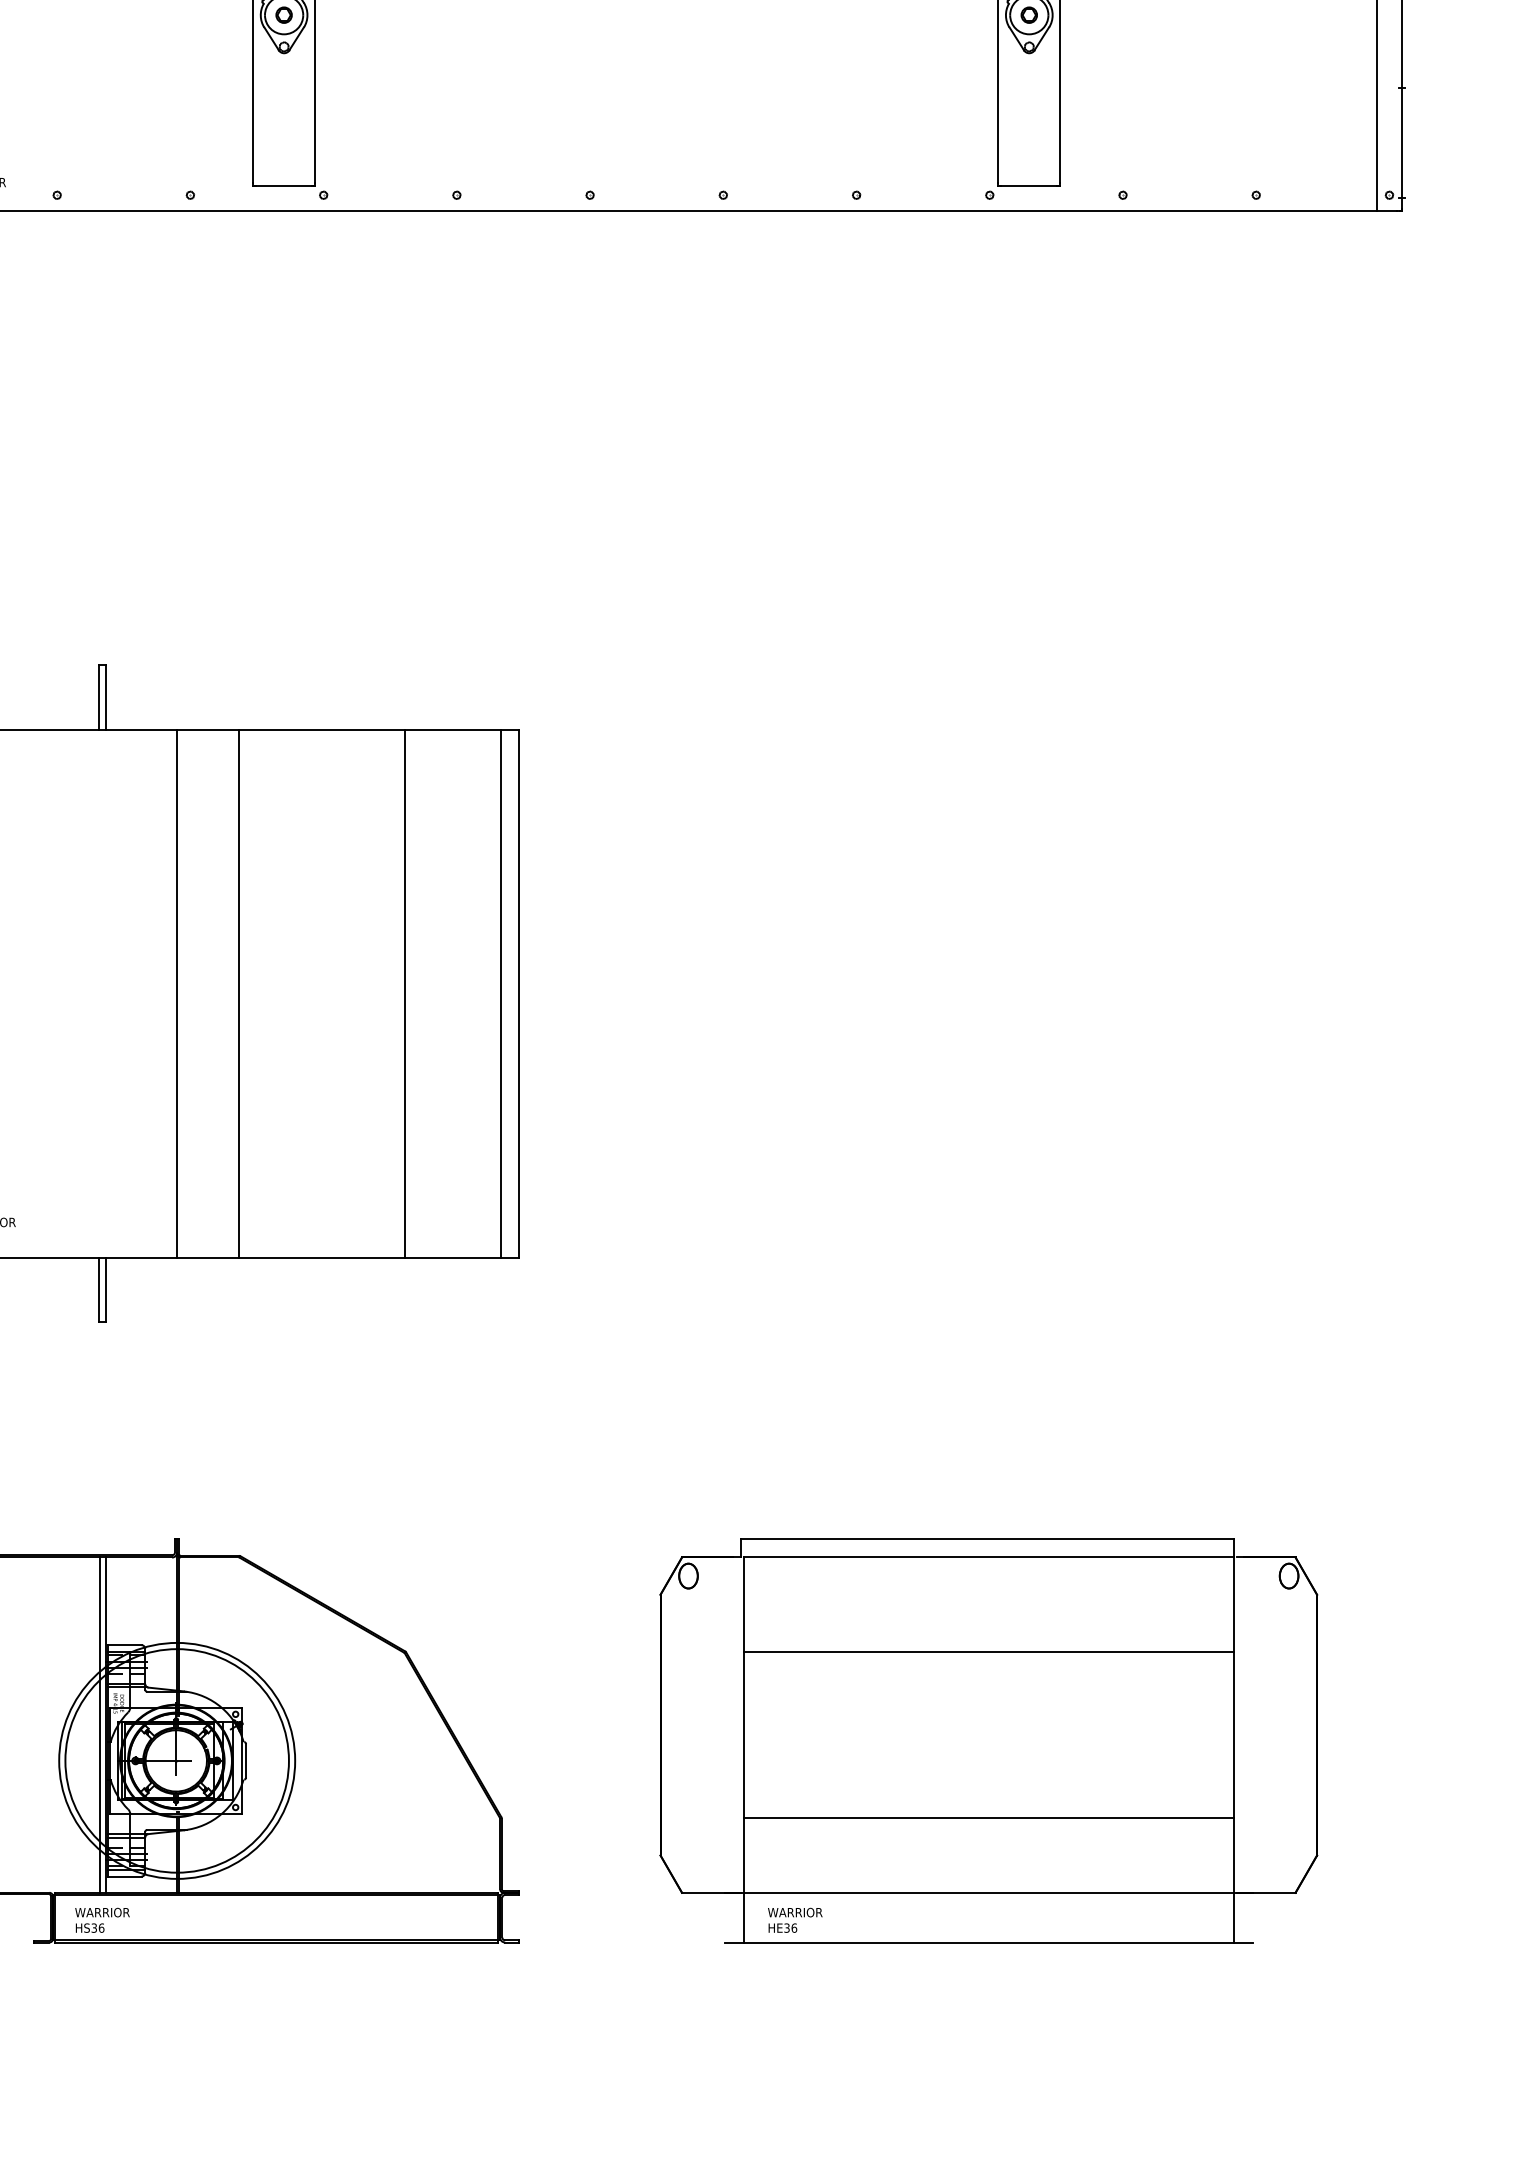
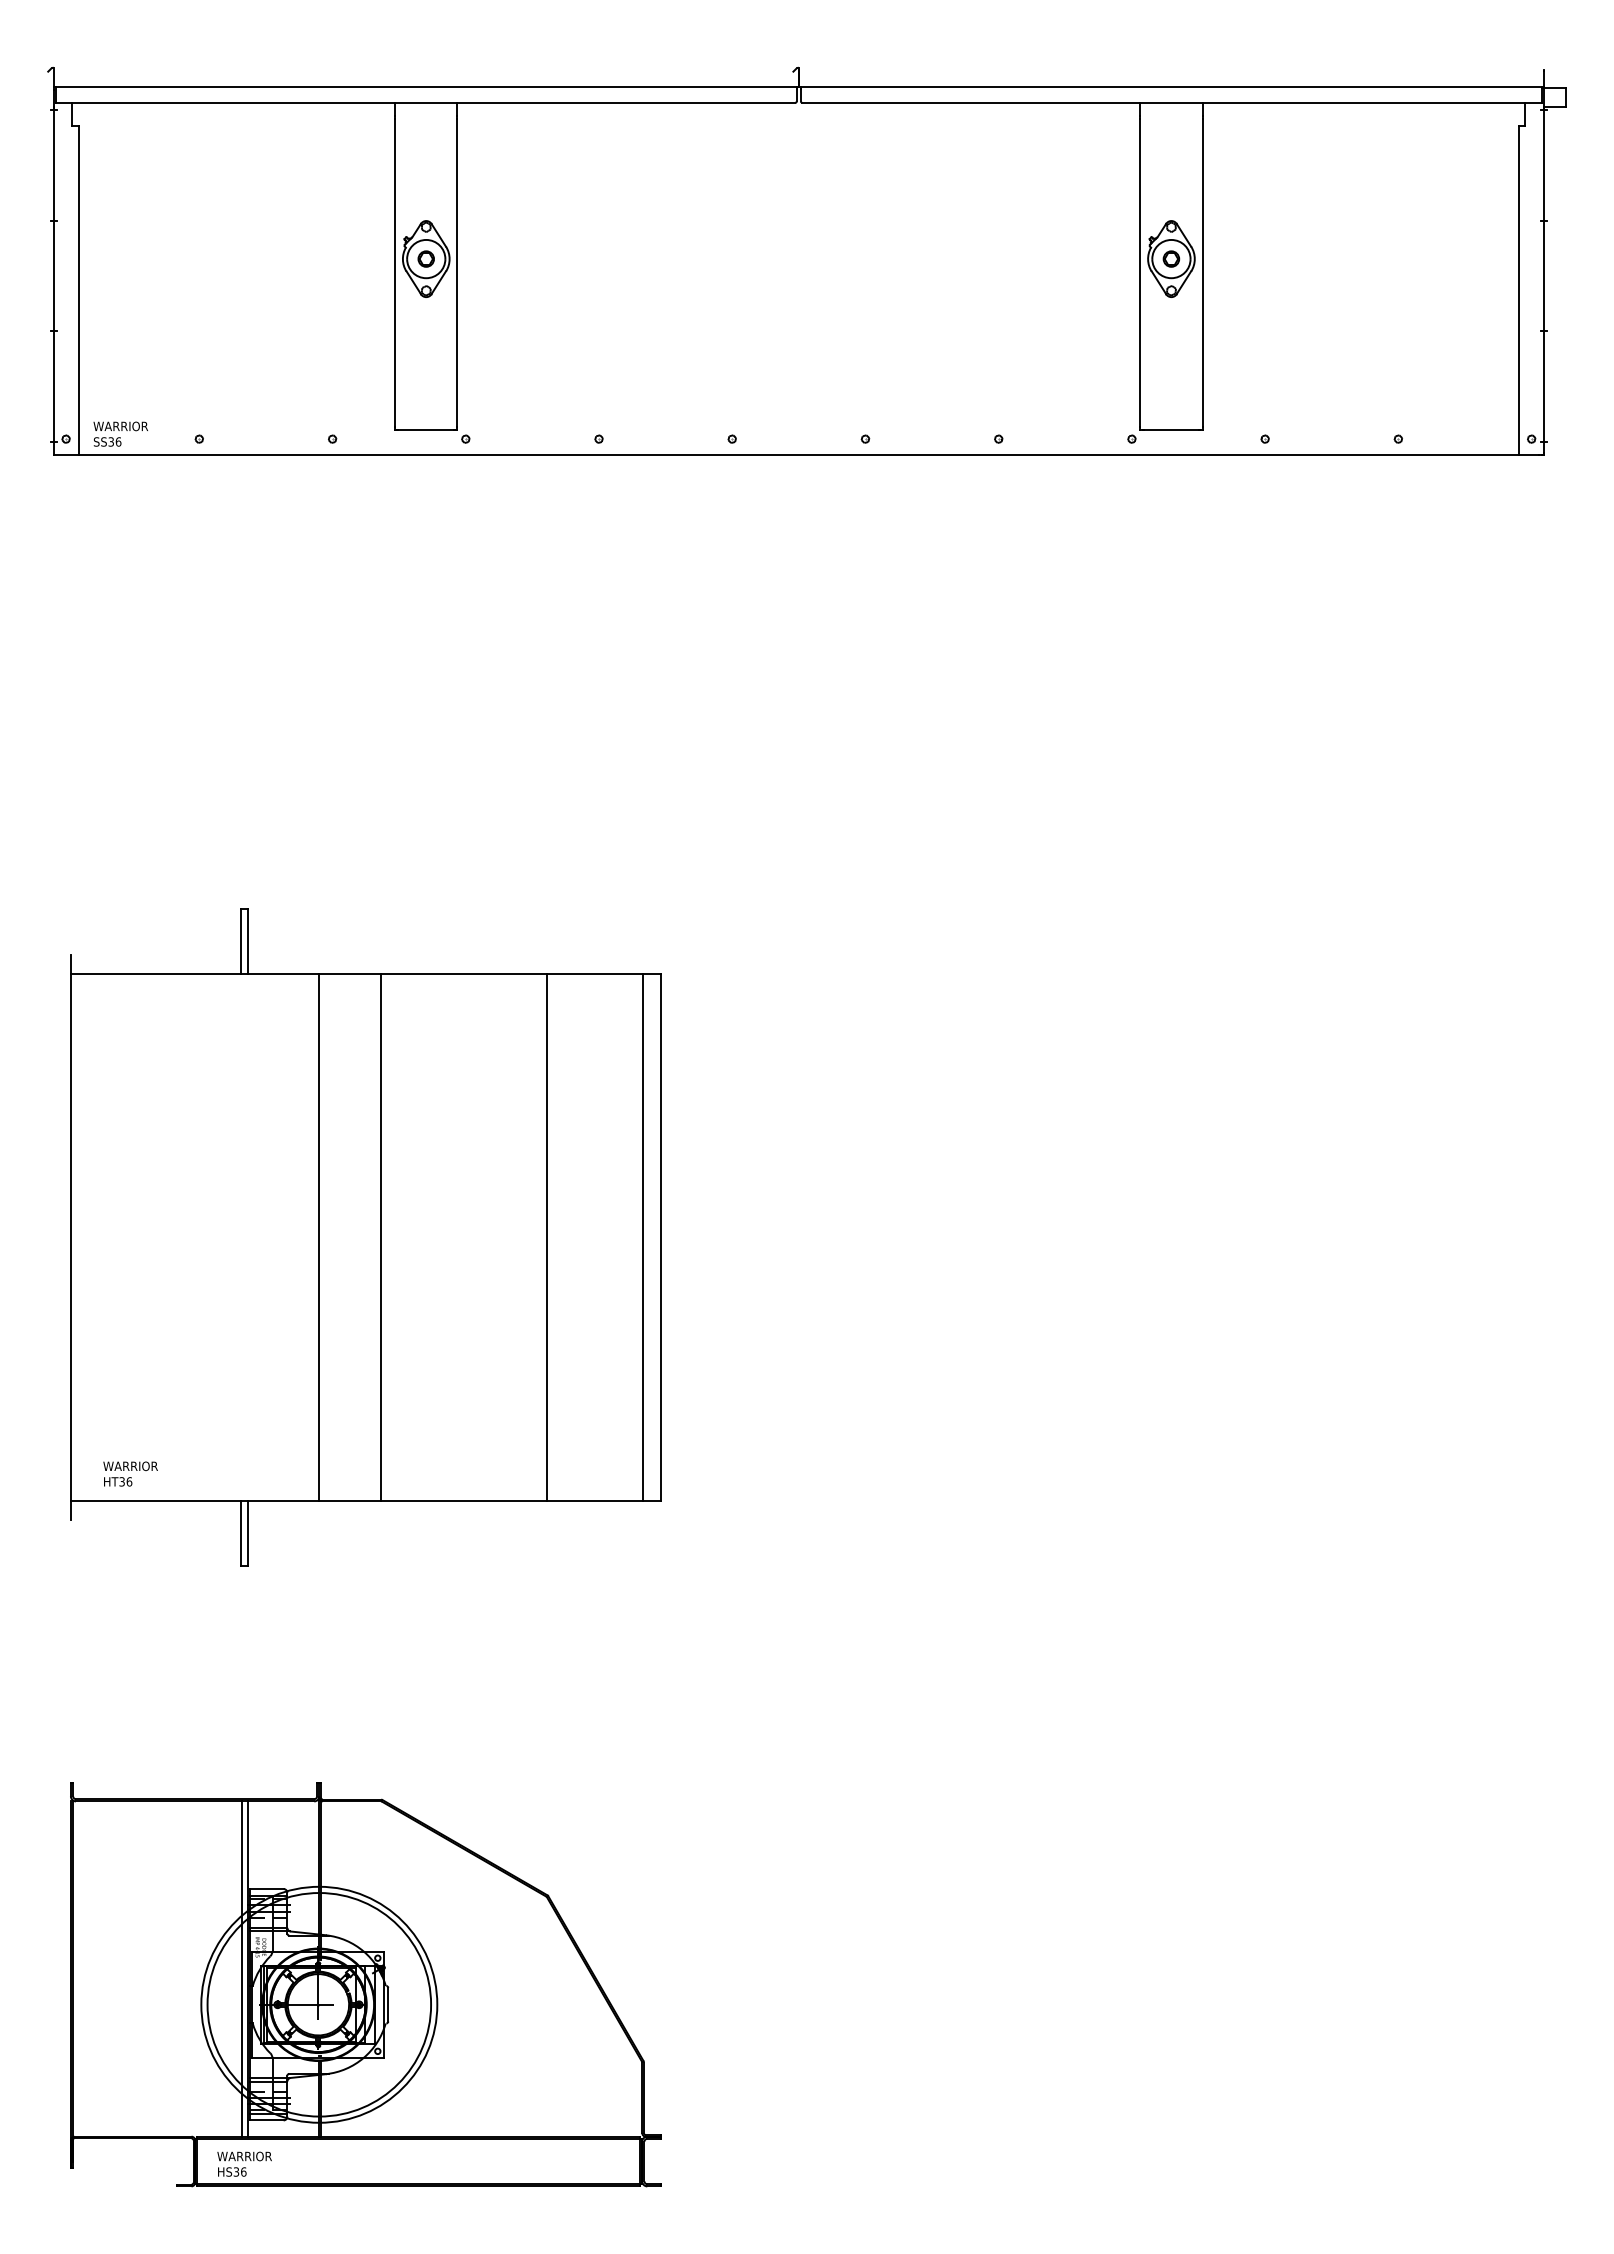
part: (988, 1740) -> (1130, 1984), removed

